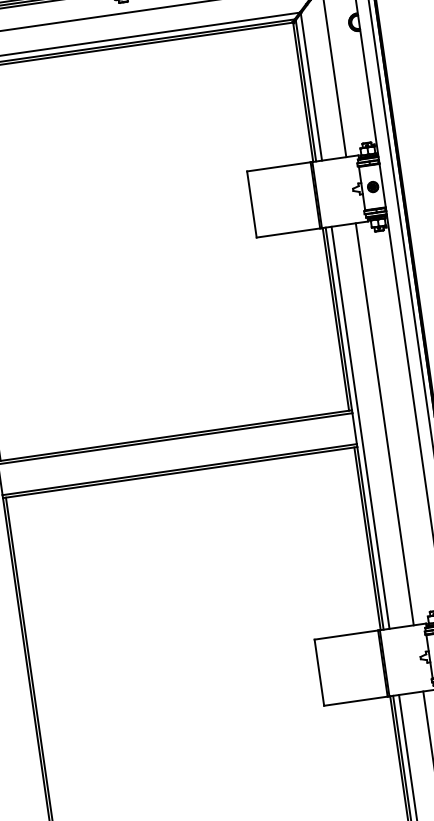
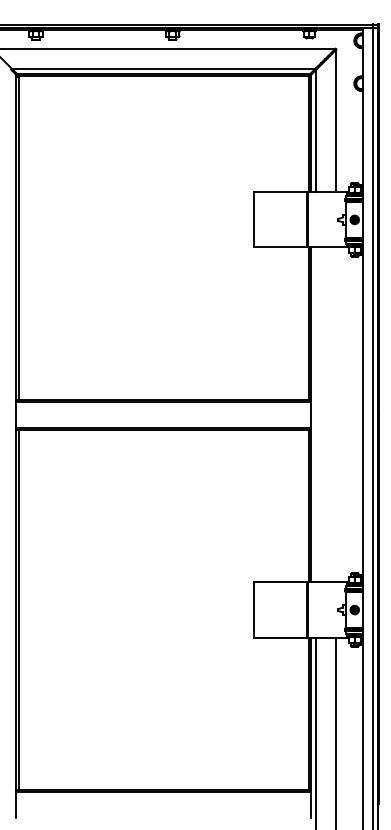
line: (384, 423) -> (336, 414), removed
line: (360, 427) -> (316, 414), removed

